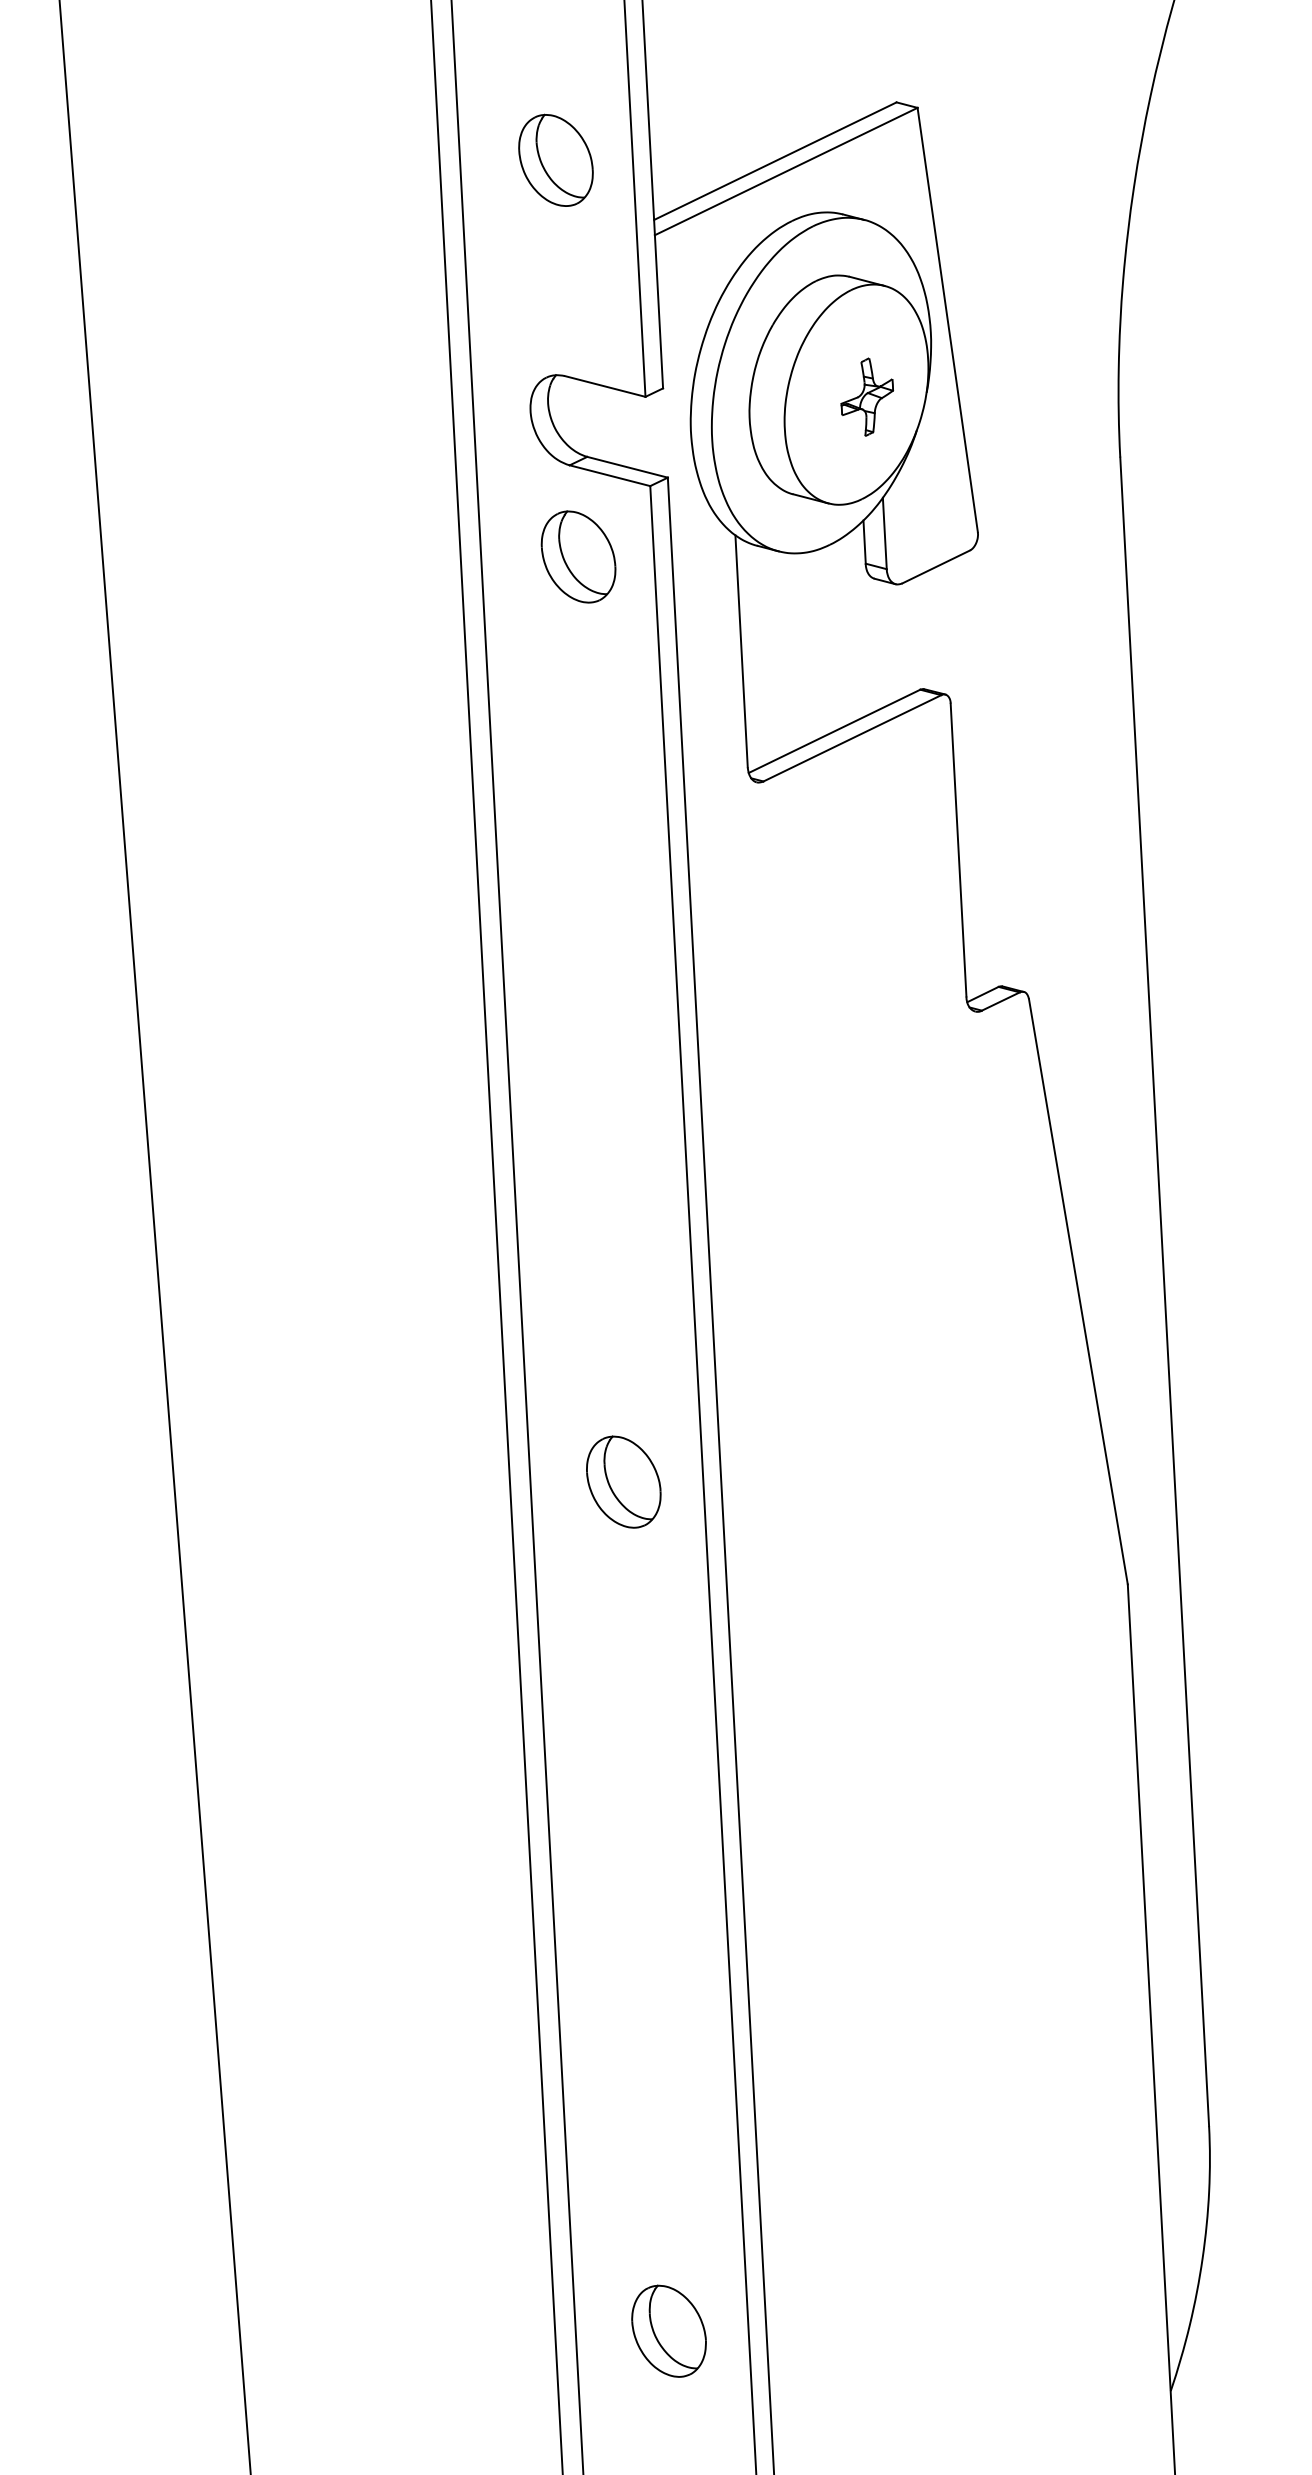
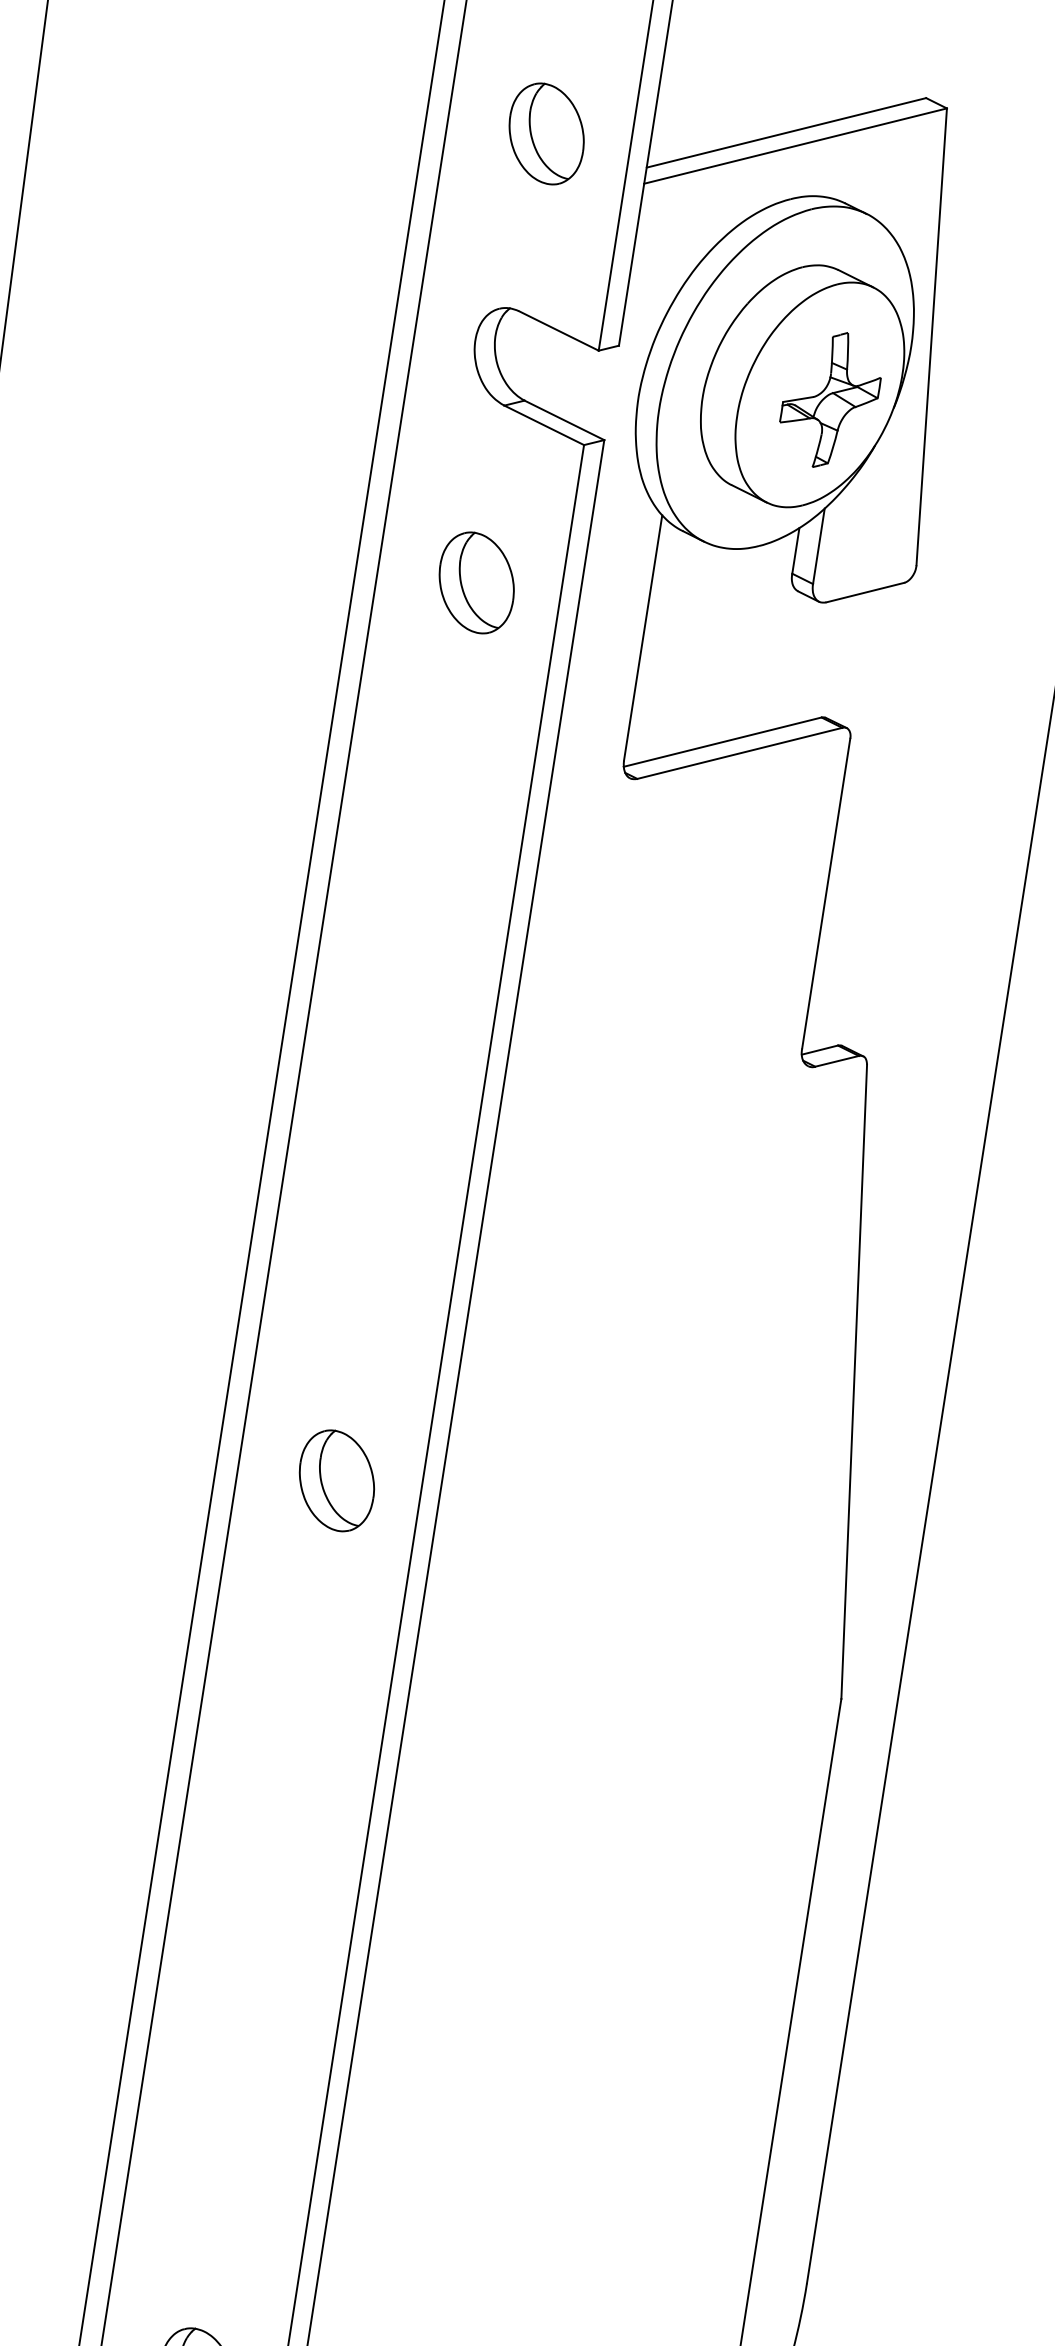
part: (555, 159) -> (546, 132), moved
part: (867, 396) -> (830, 399), size x1.67
part: (578, 556) -> (476, 582), moved

